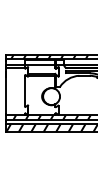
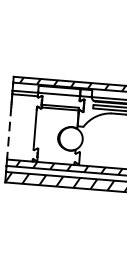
line: (6, 95) -> (9, 132), solid -> dashed

